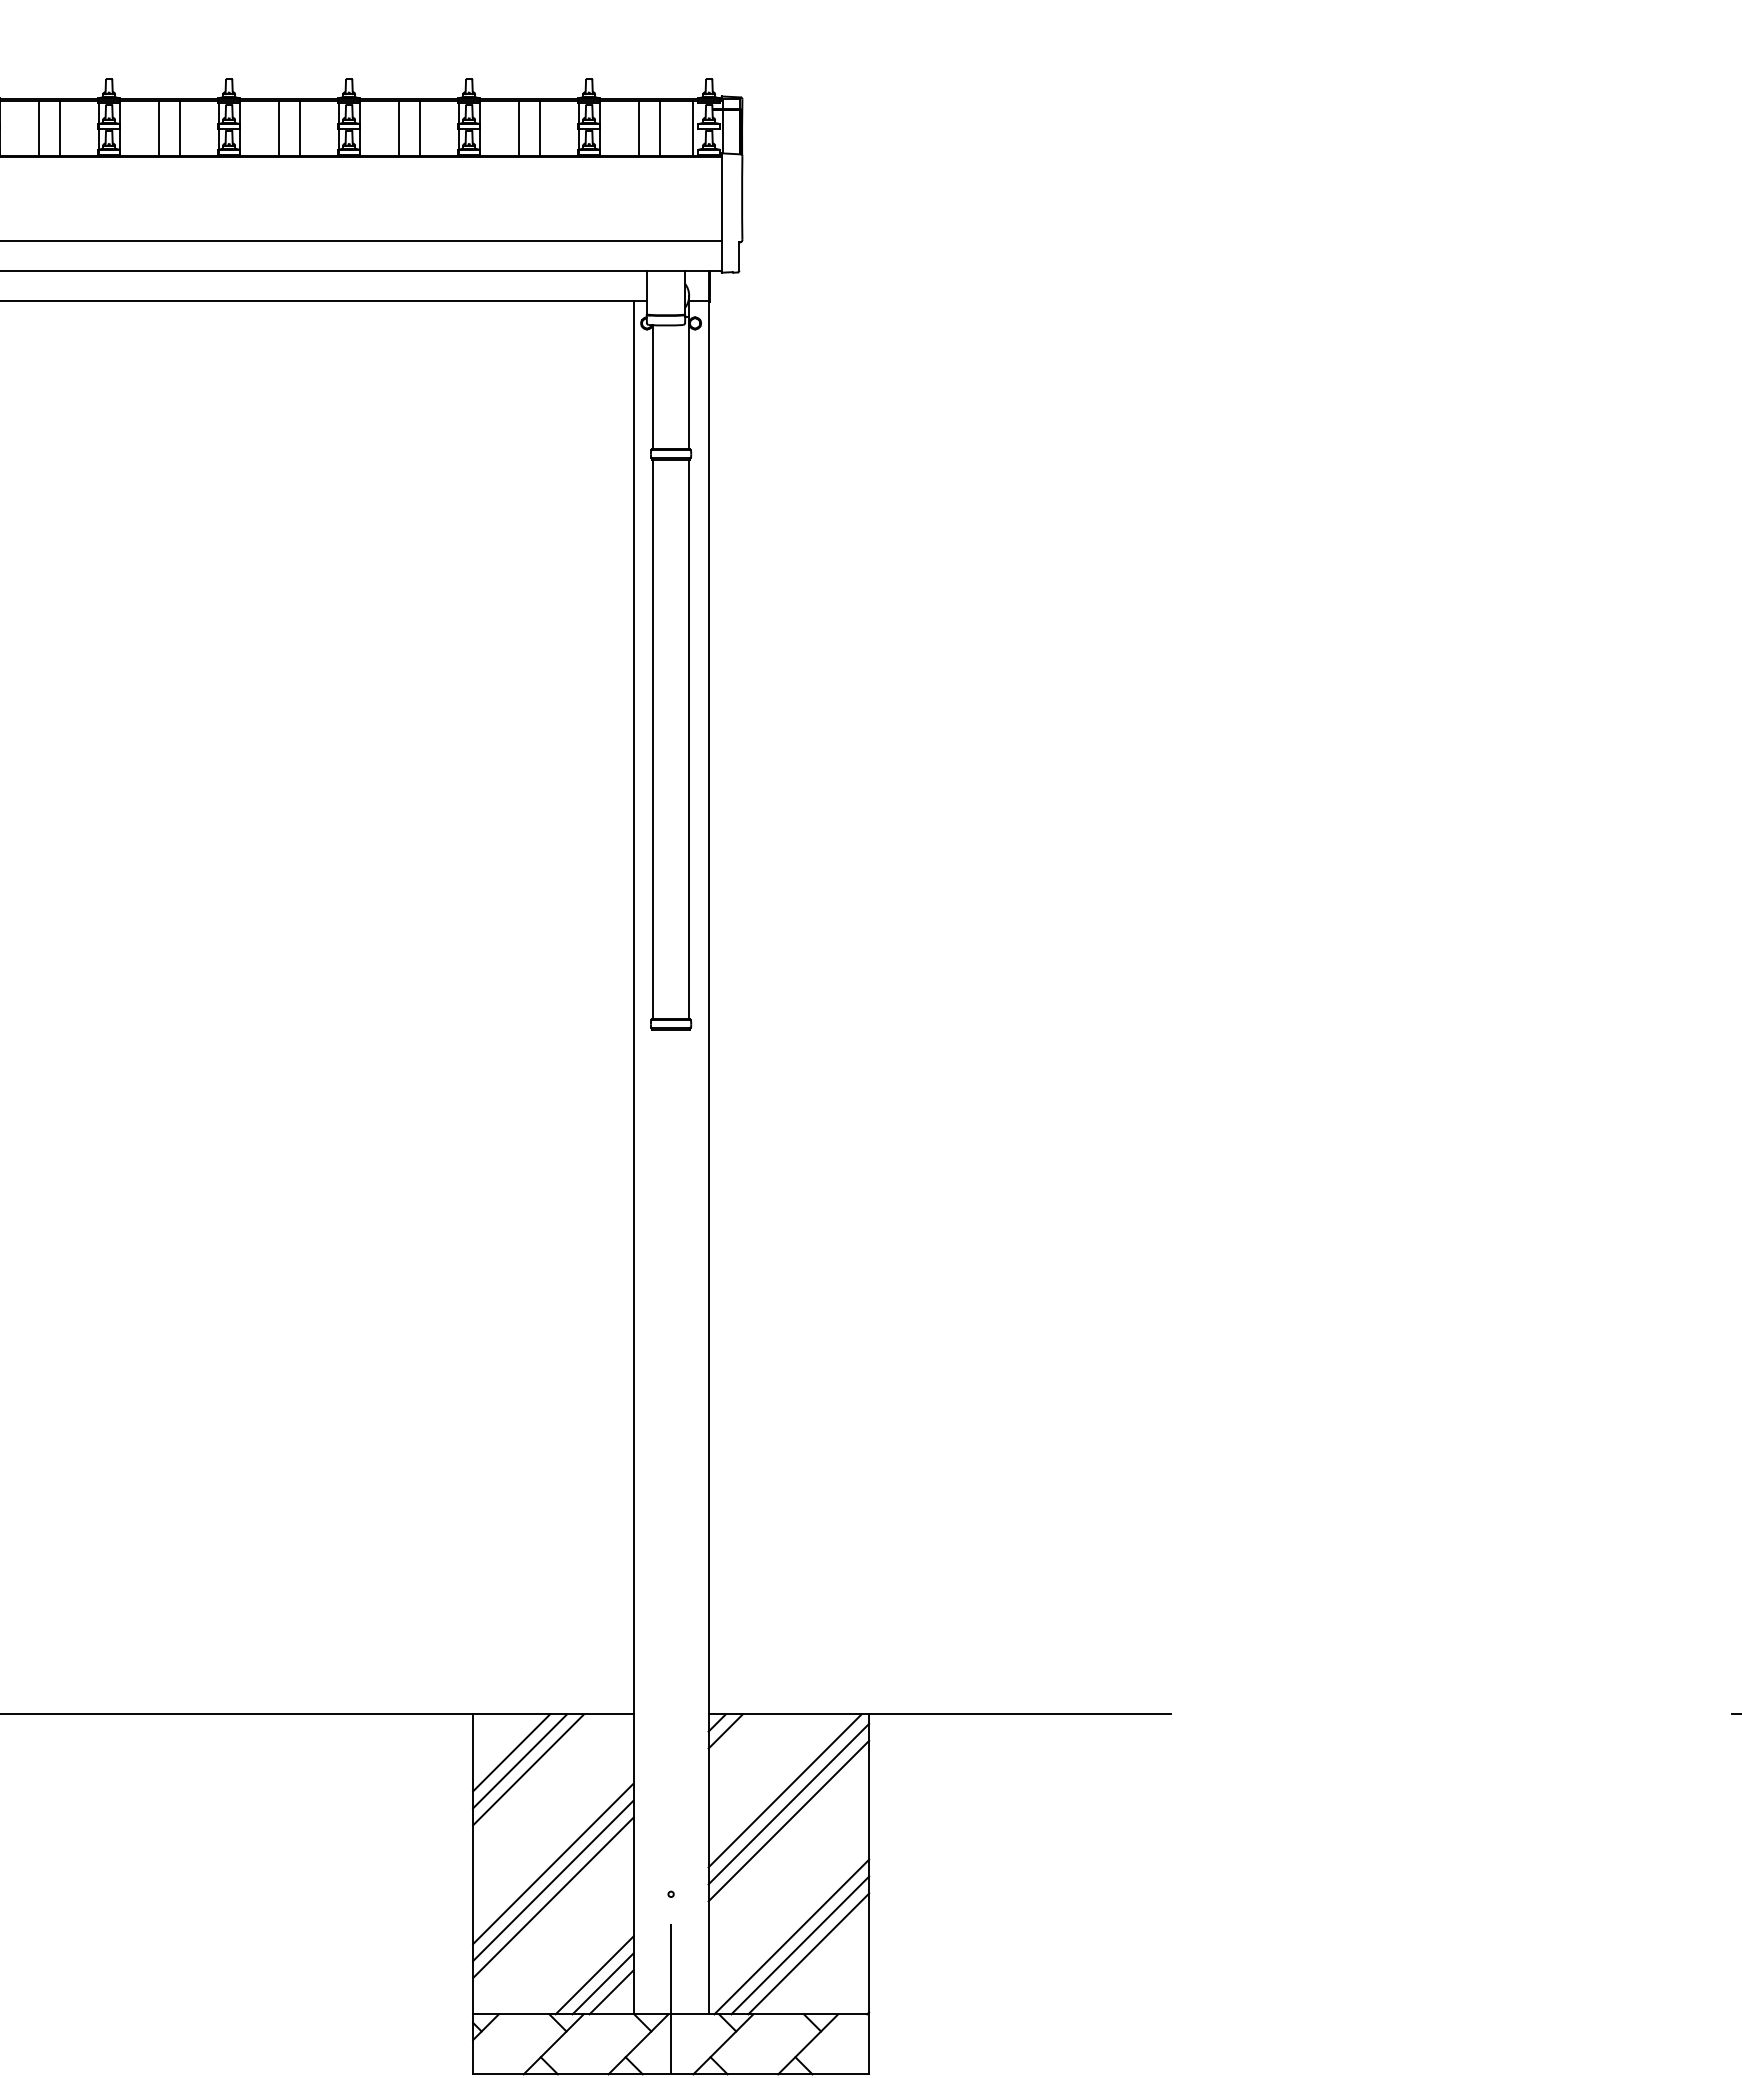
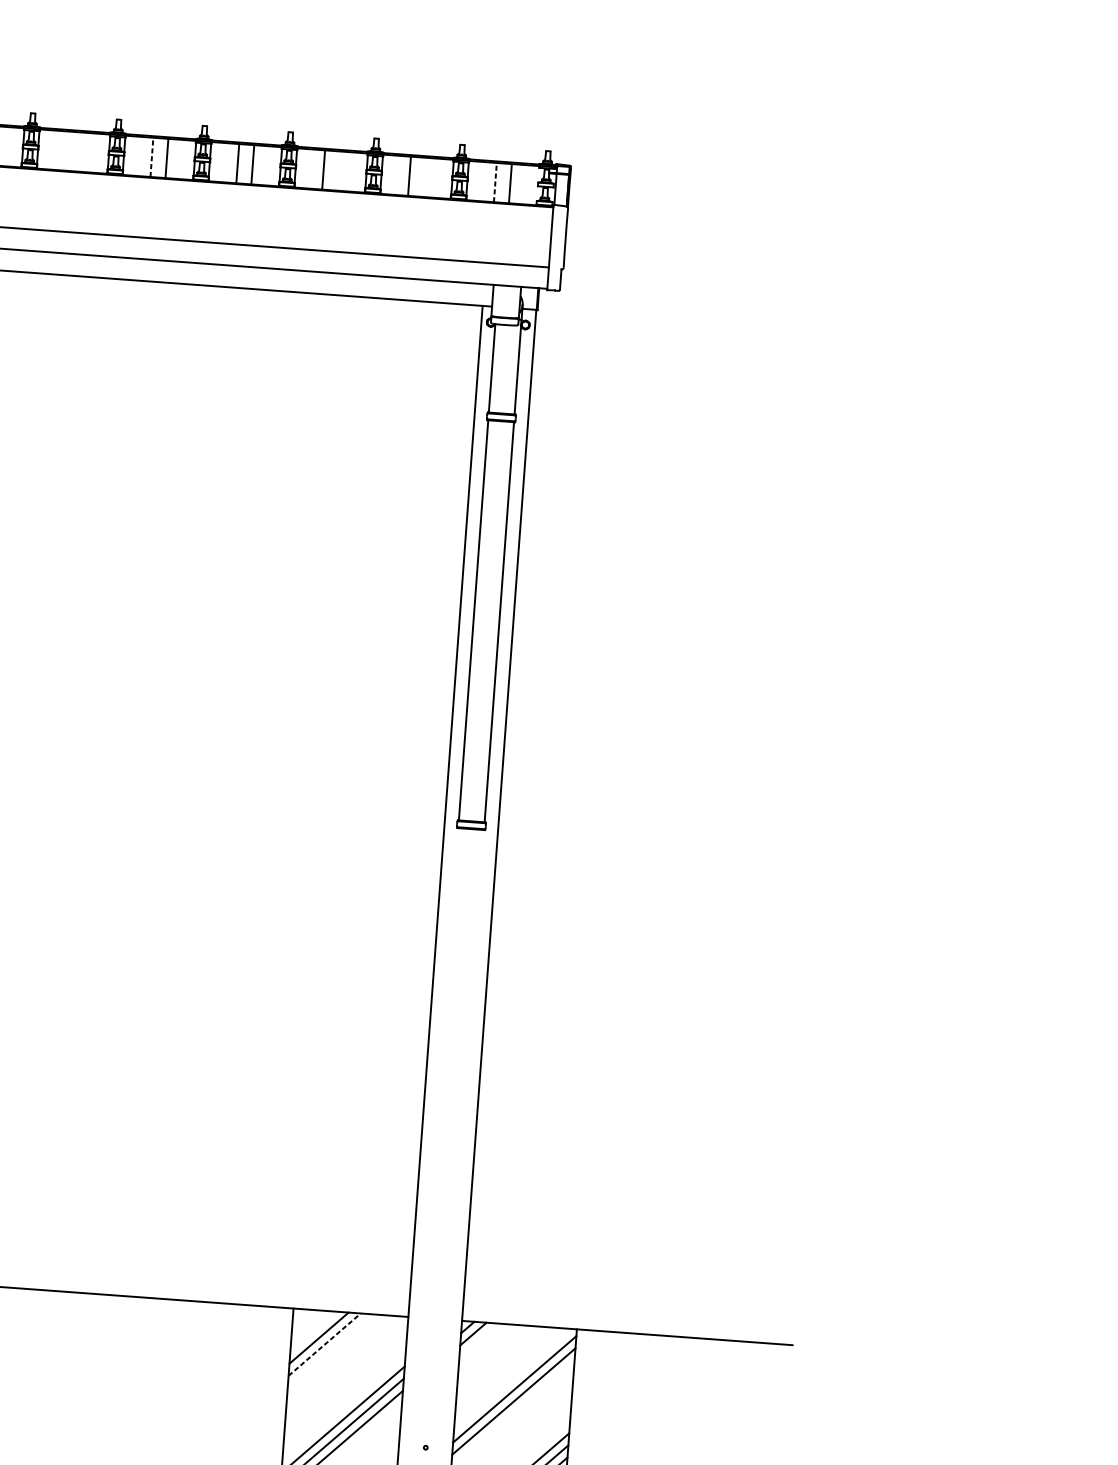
line: (158, 127) -> (151, 156), solid -> dashed
line: (638, 127) -> (495, 181), solid -> dashed
line: (38, 128) -> (65, 151), removed
line: (59, 128) -> (80, 152), removed
line: (419, 128) -> (338, 171), removed
line: (539, 128) -> (424, 177), removed
line: (693, 128) -> (534, 185), removed
line: (520, 1761) -> (324, 1344), solid -> dashed
line: (528, 1769) -> (330, 1350), removed
line: (784, 1790) -> (512, 1379), removed

